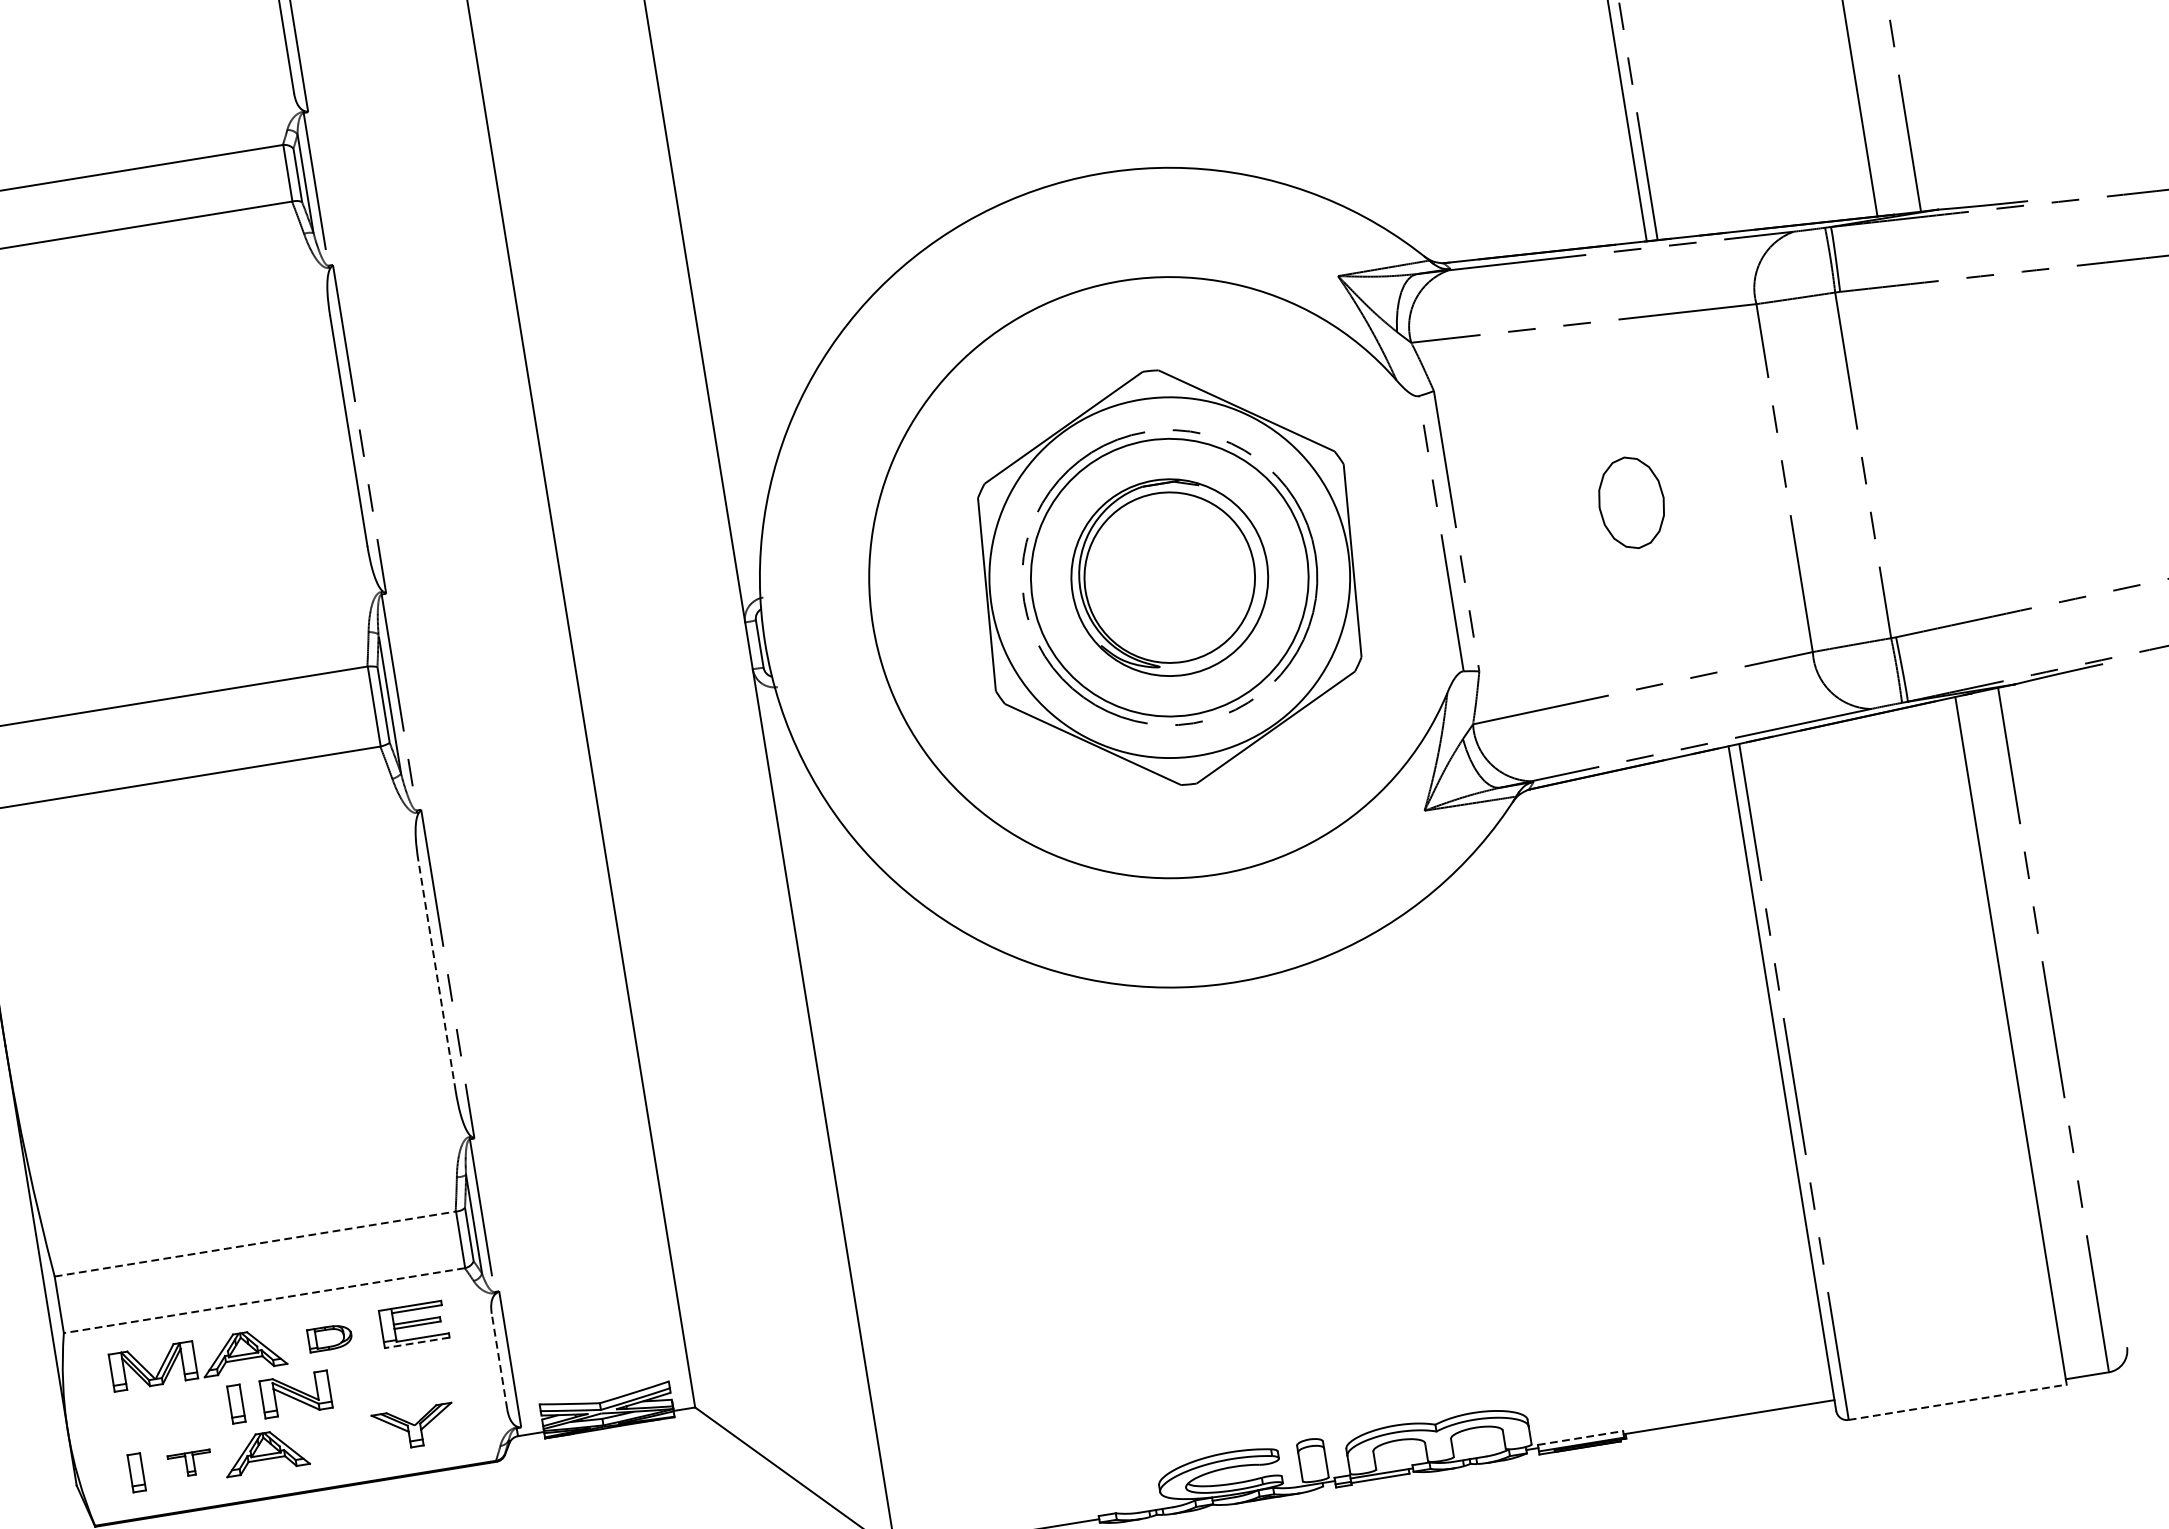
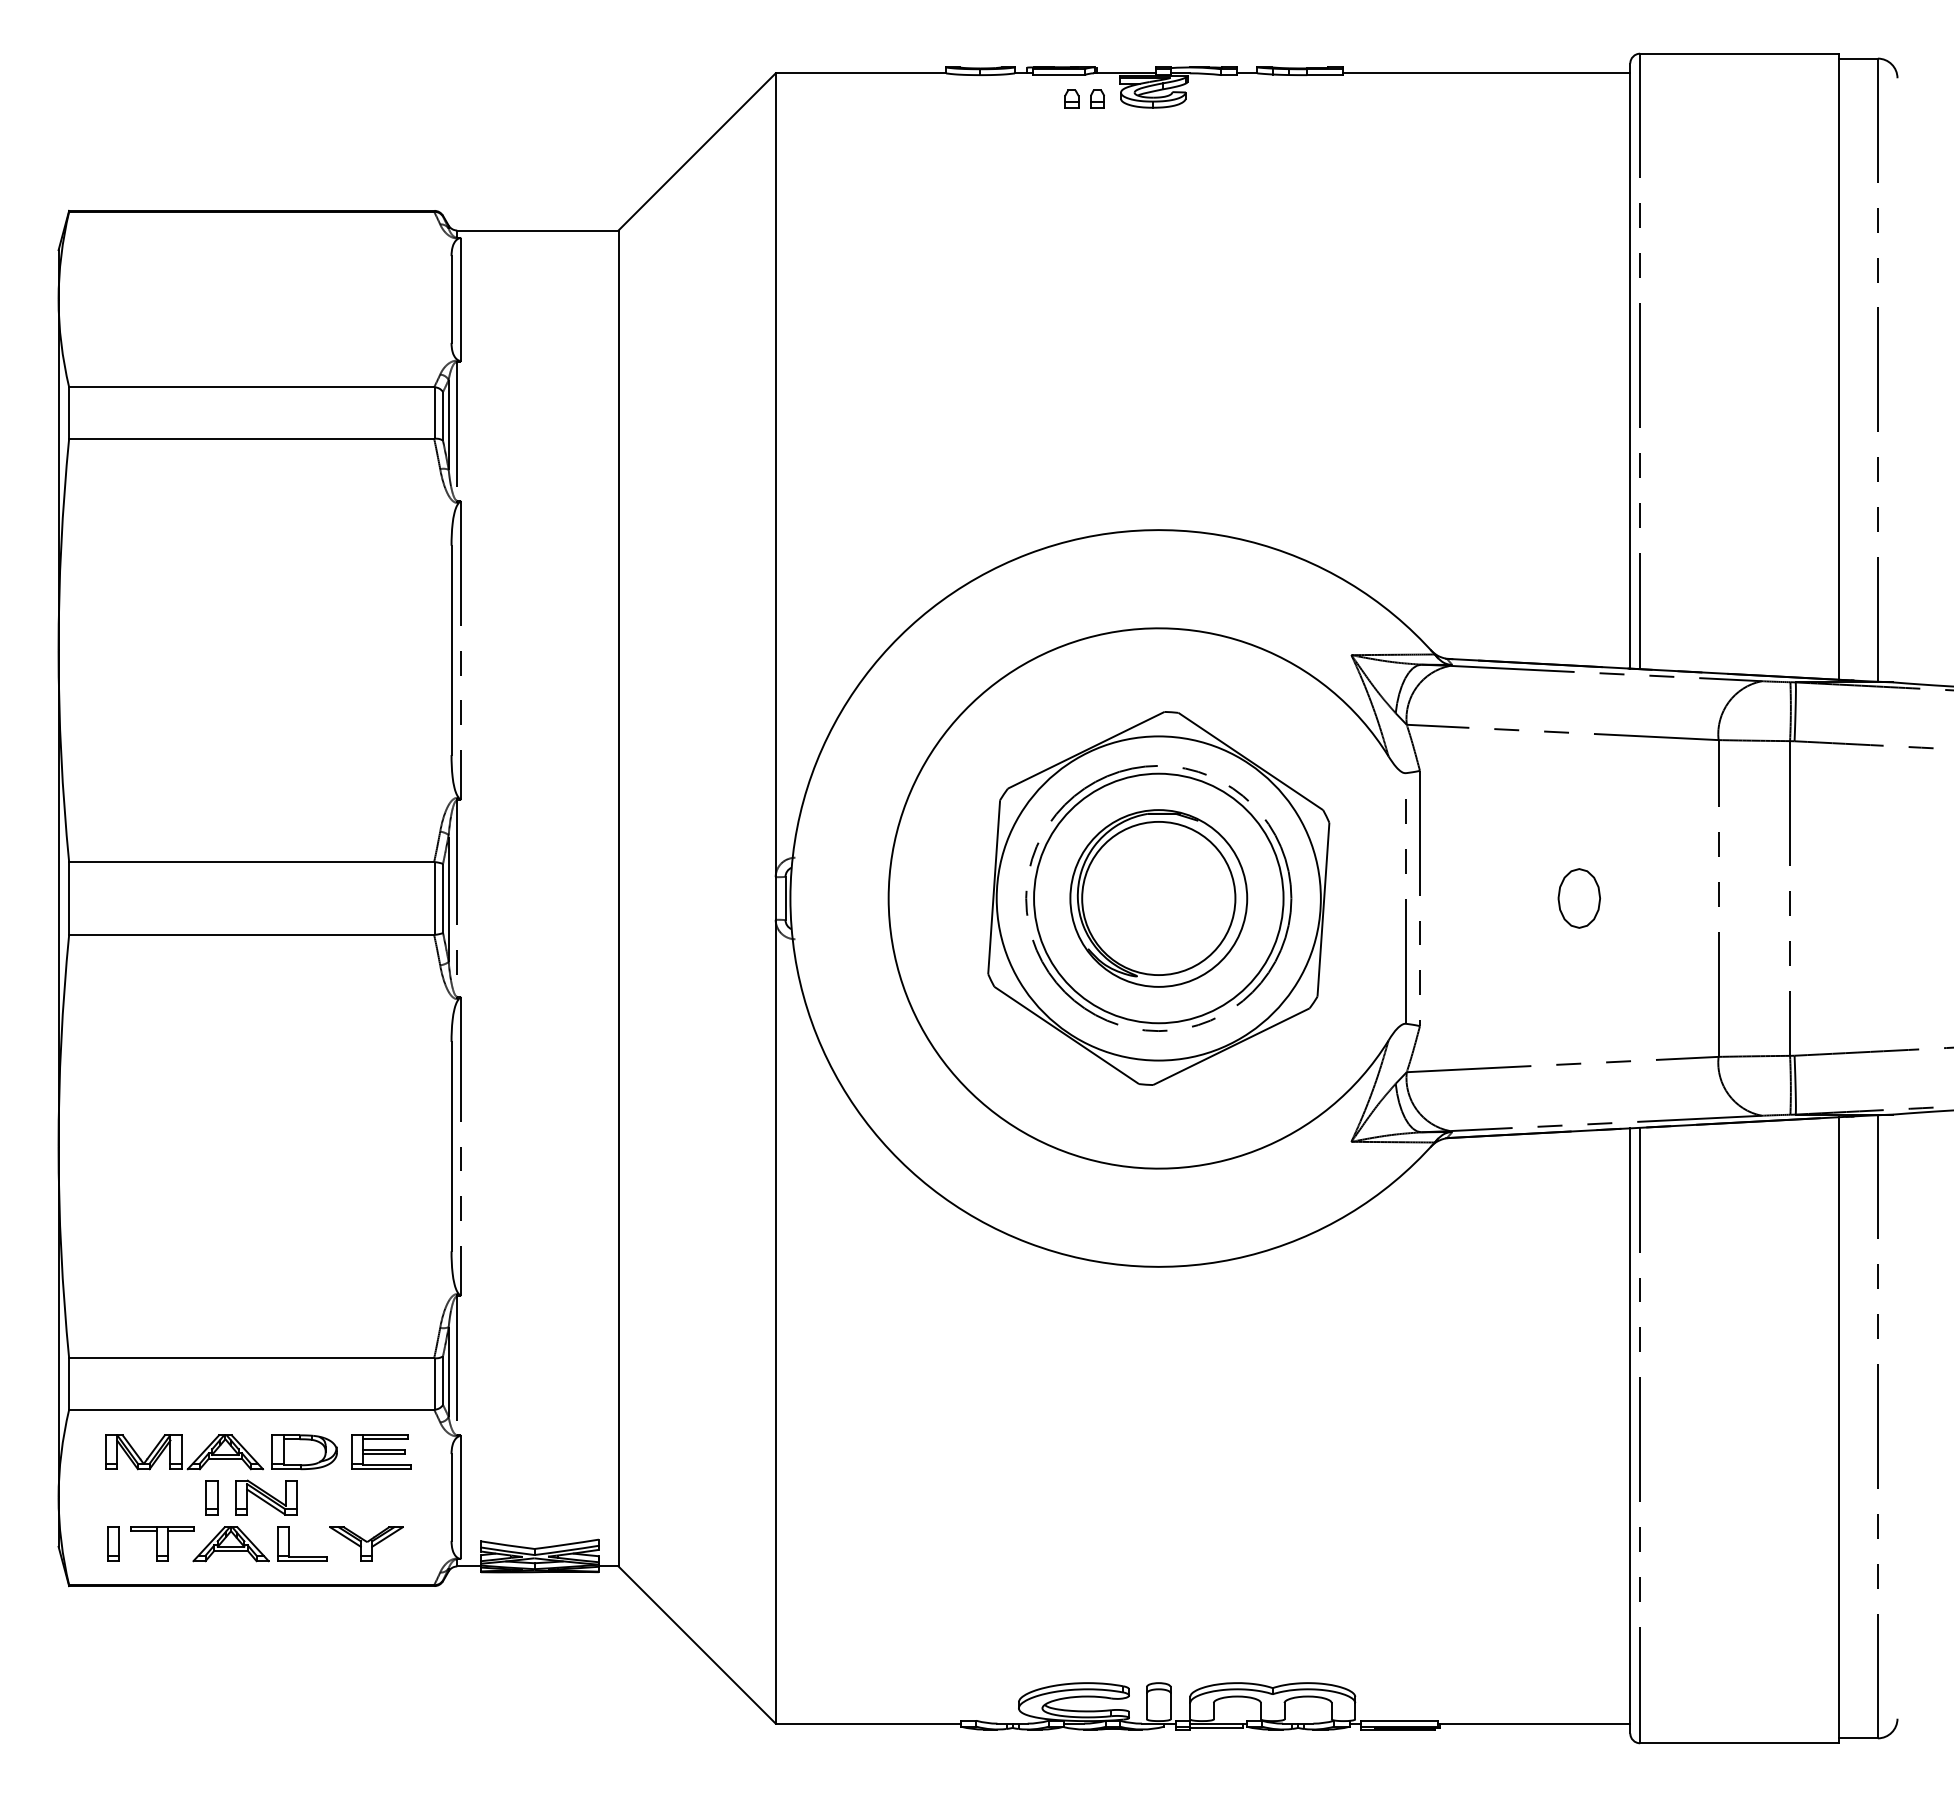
part: (1631, 502) -> (1579, 898), size x0.71
line: (437, 975) -> (451, 1146), dashed -> solid
line: (255, 1244) -> (251, 1358), dashed -> solid
line: (264, 1300) -> (251, 1409), dashed -> solid
part: (329, 1338) -> (304, 1452), size x1.67
line: (416, 1343) -> (380, 1469), dashed -> solid
line: (499, 1360) -> (451, 1496), dashed -> solid
line: (1957, 1402) -> (1739, 1743), dashed -> solid
line: (1580, 1437) -> (1399, 1720), dashed -> solid
part: (329, 1440) -> (289, 1543), added
part: (190, 1463) -> (162, 1543), size x1.67

